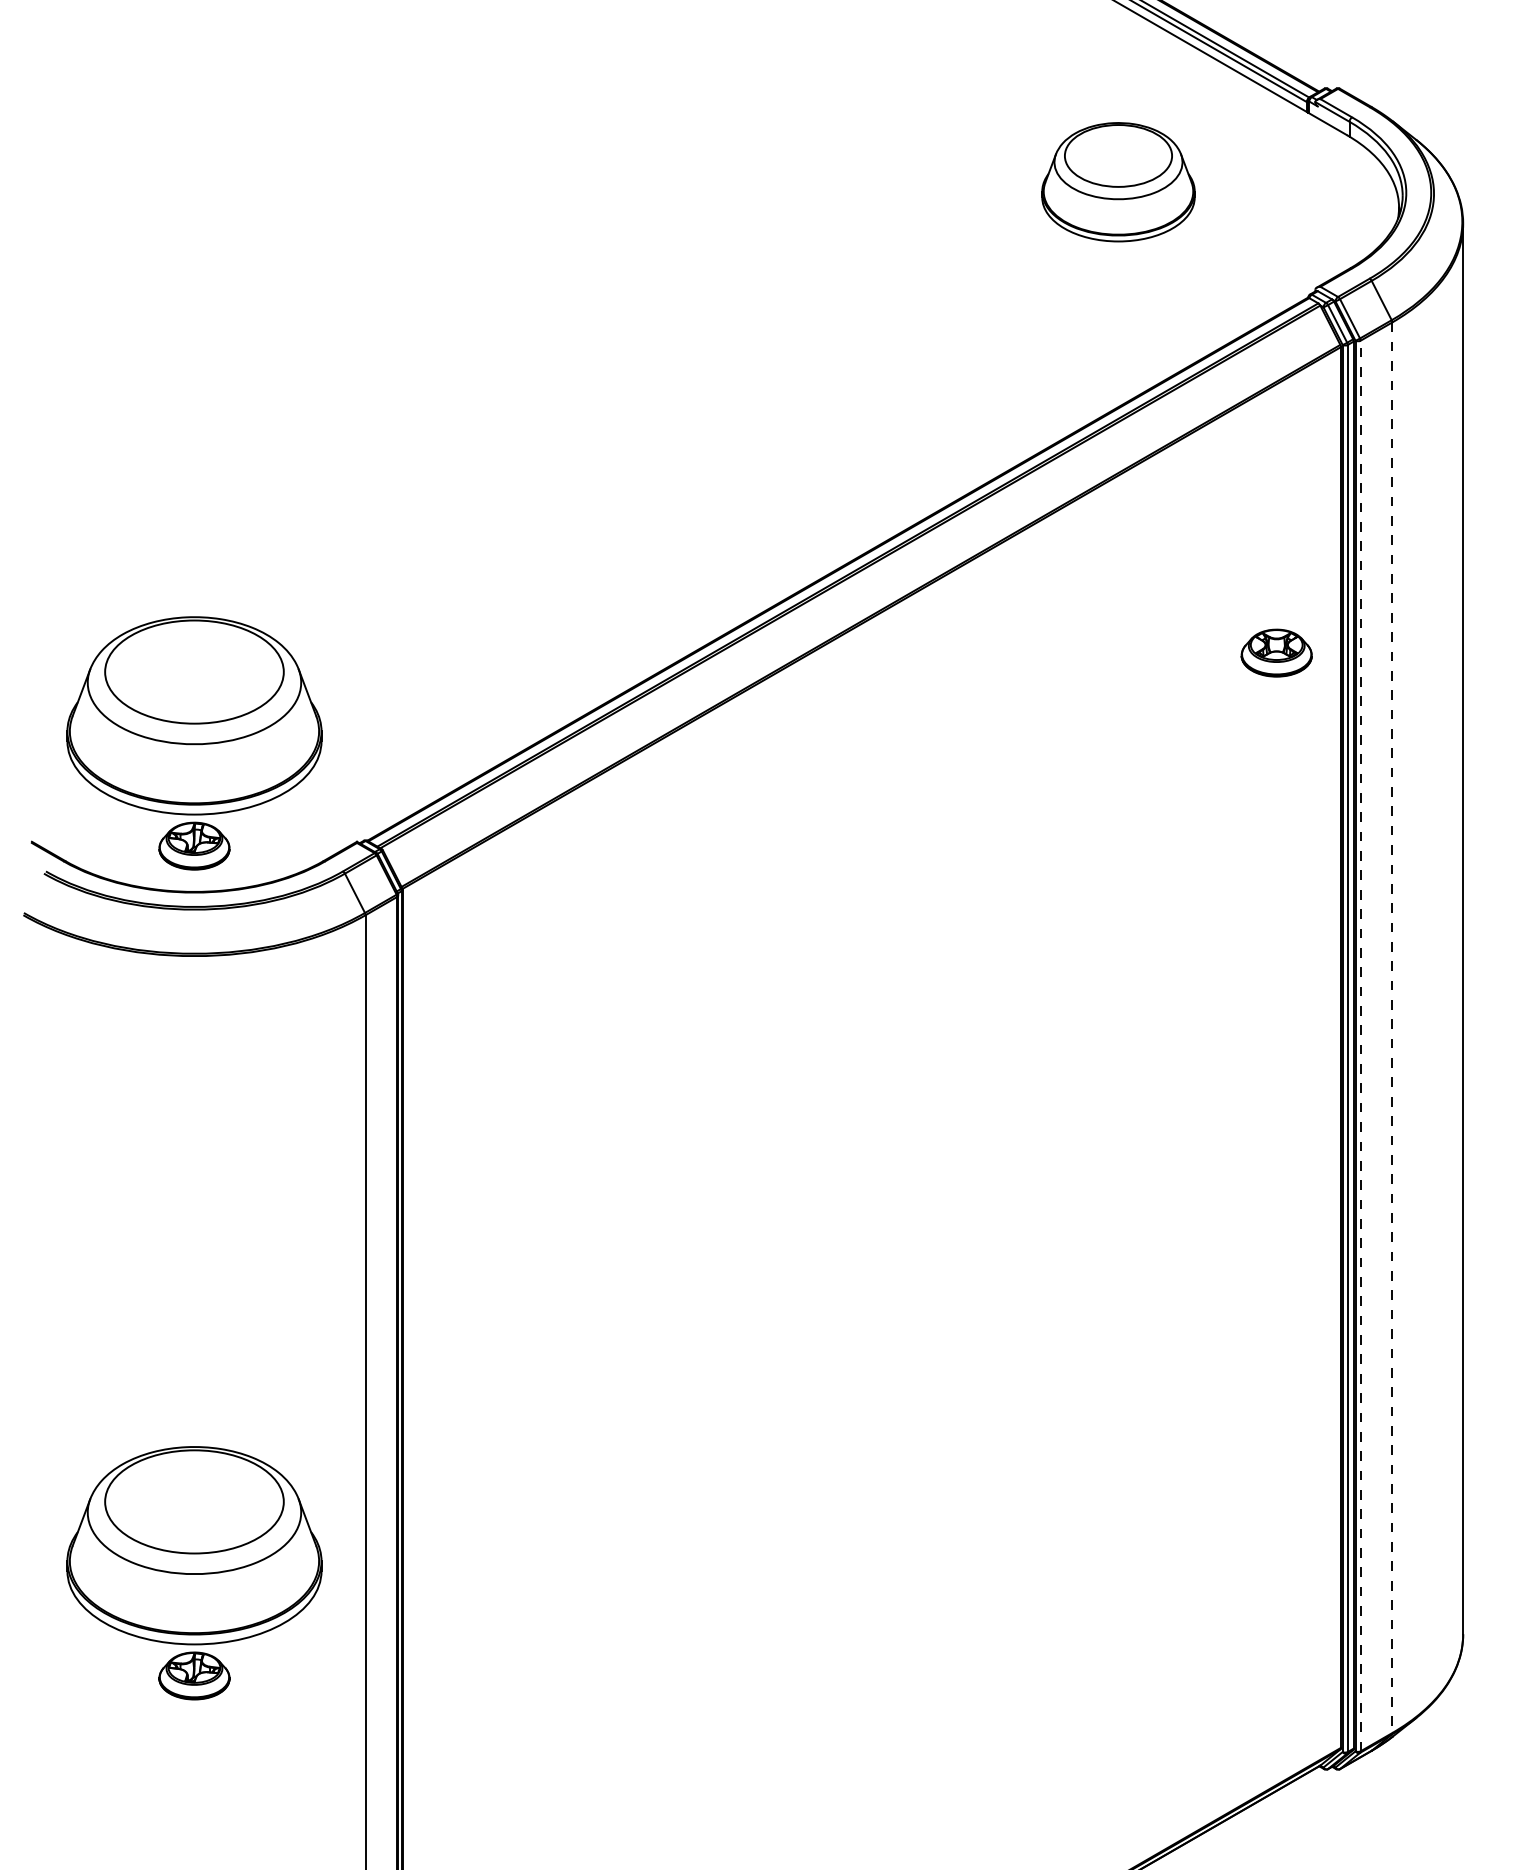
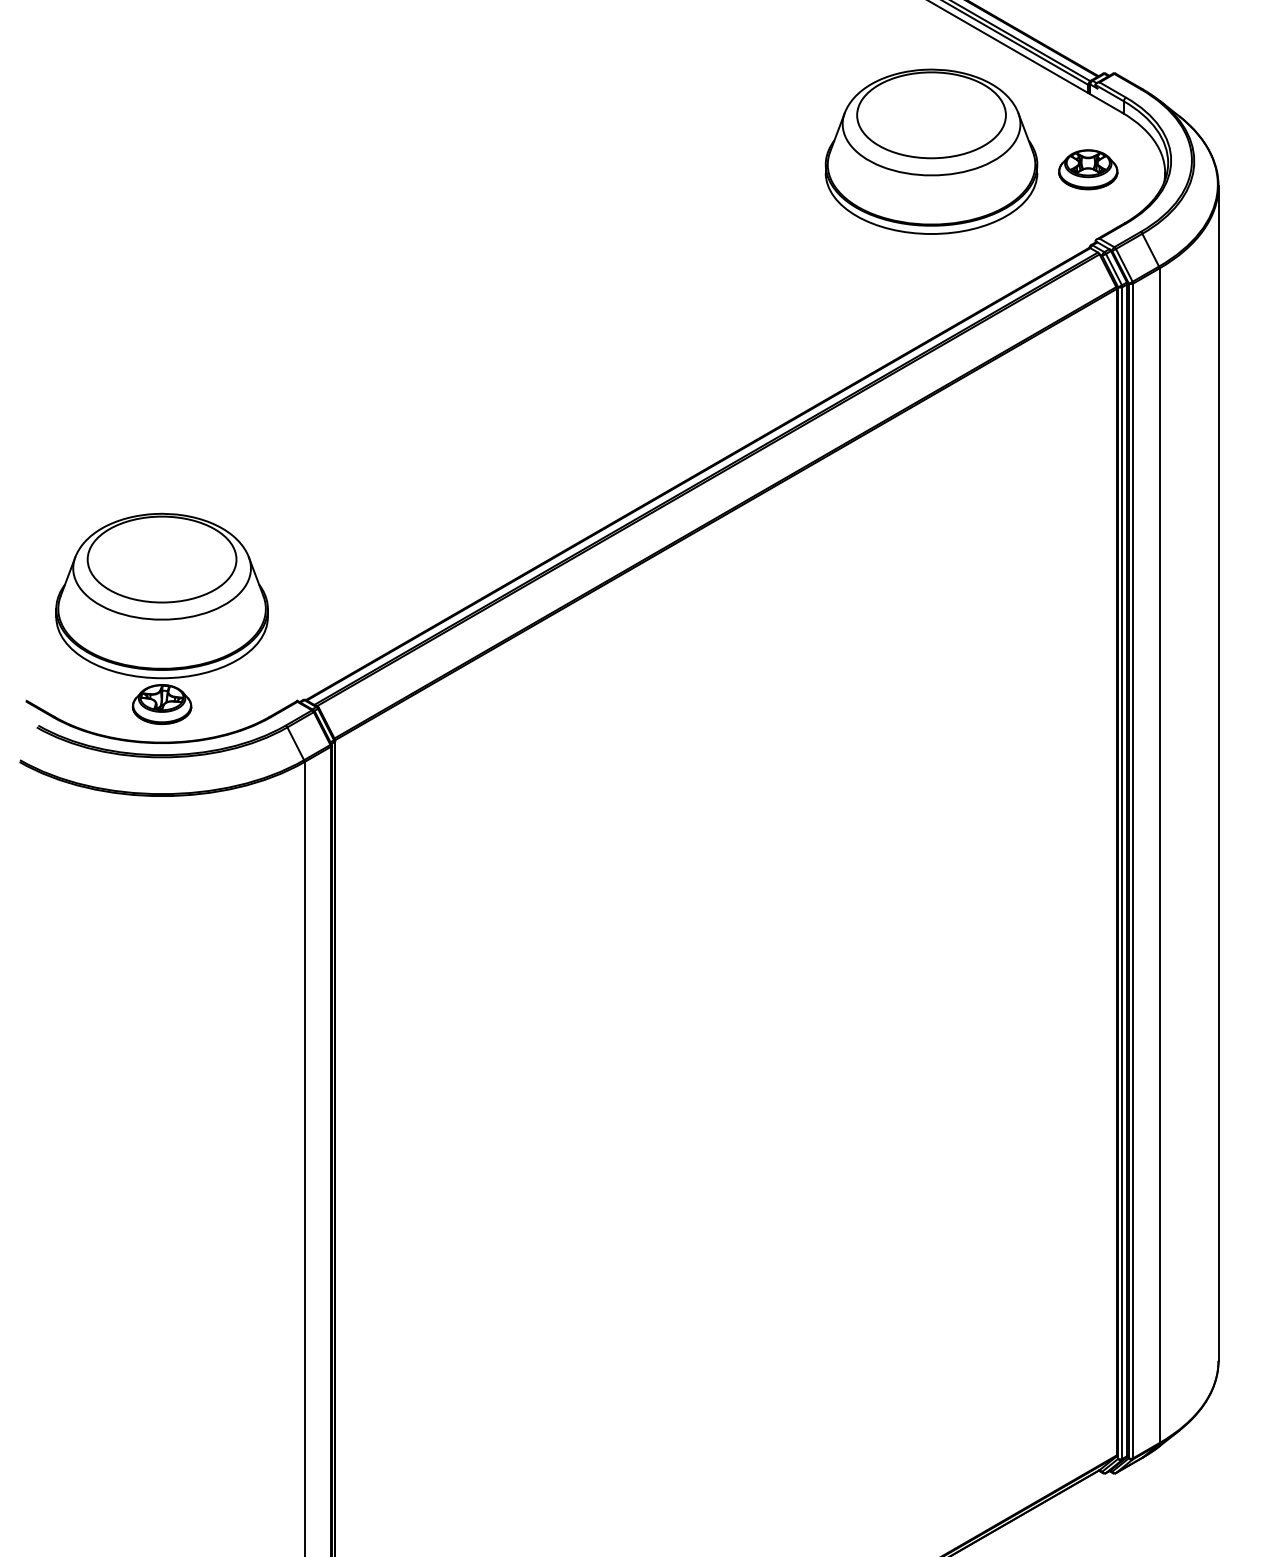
part: (1118, 182) -> (931, 151), size x1.67
part: (1276, 652) -> (1088, 169), moved
line: (1392, 1028) -> (1159, 856), dashed -> solid
line: (1361, 1045) -> (1133, 870), dashed -> solid
part: (193, 1572) -> (161, 1309), removed

